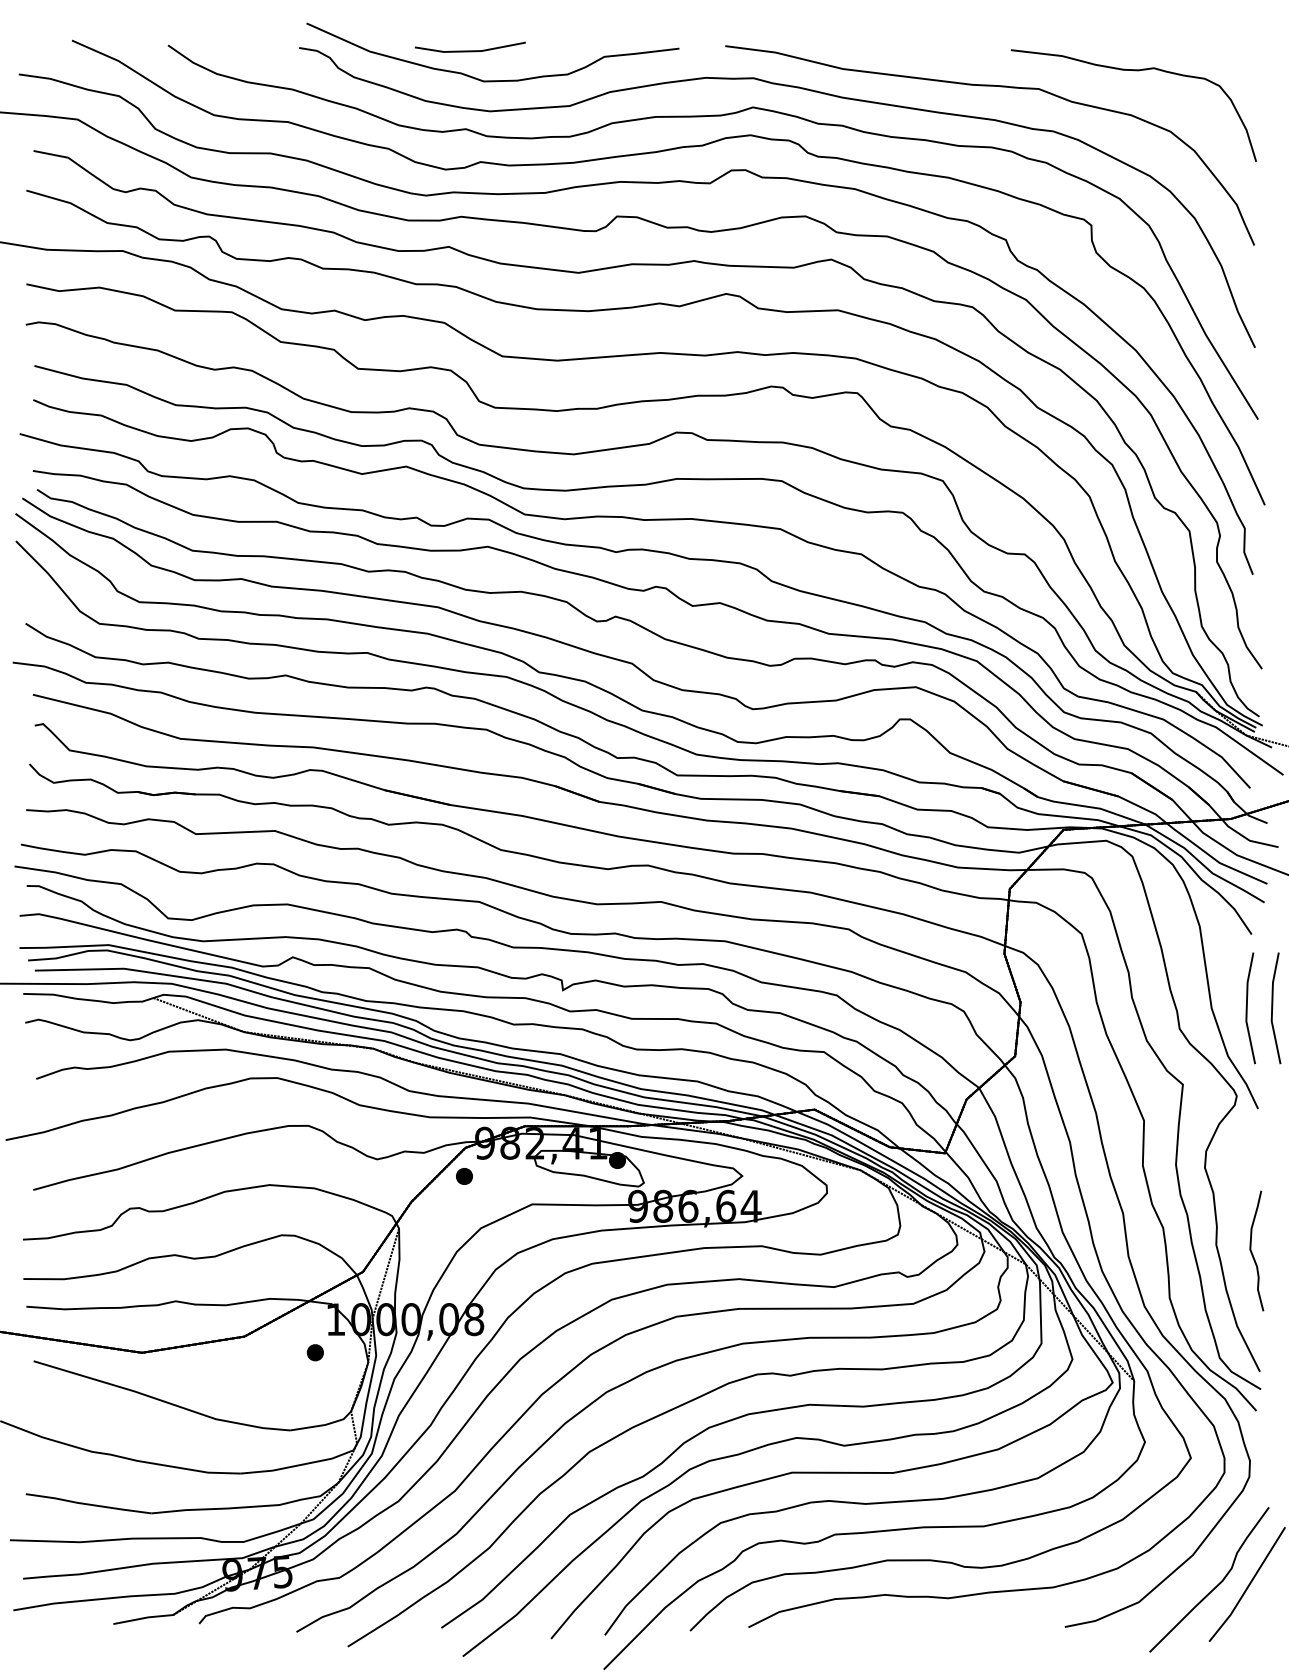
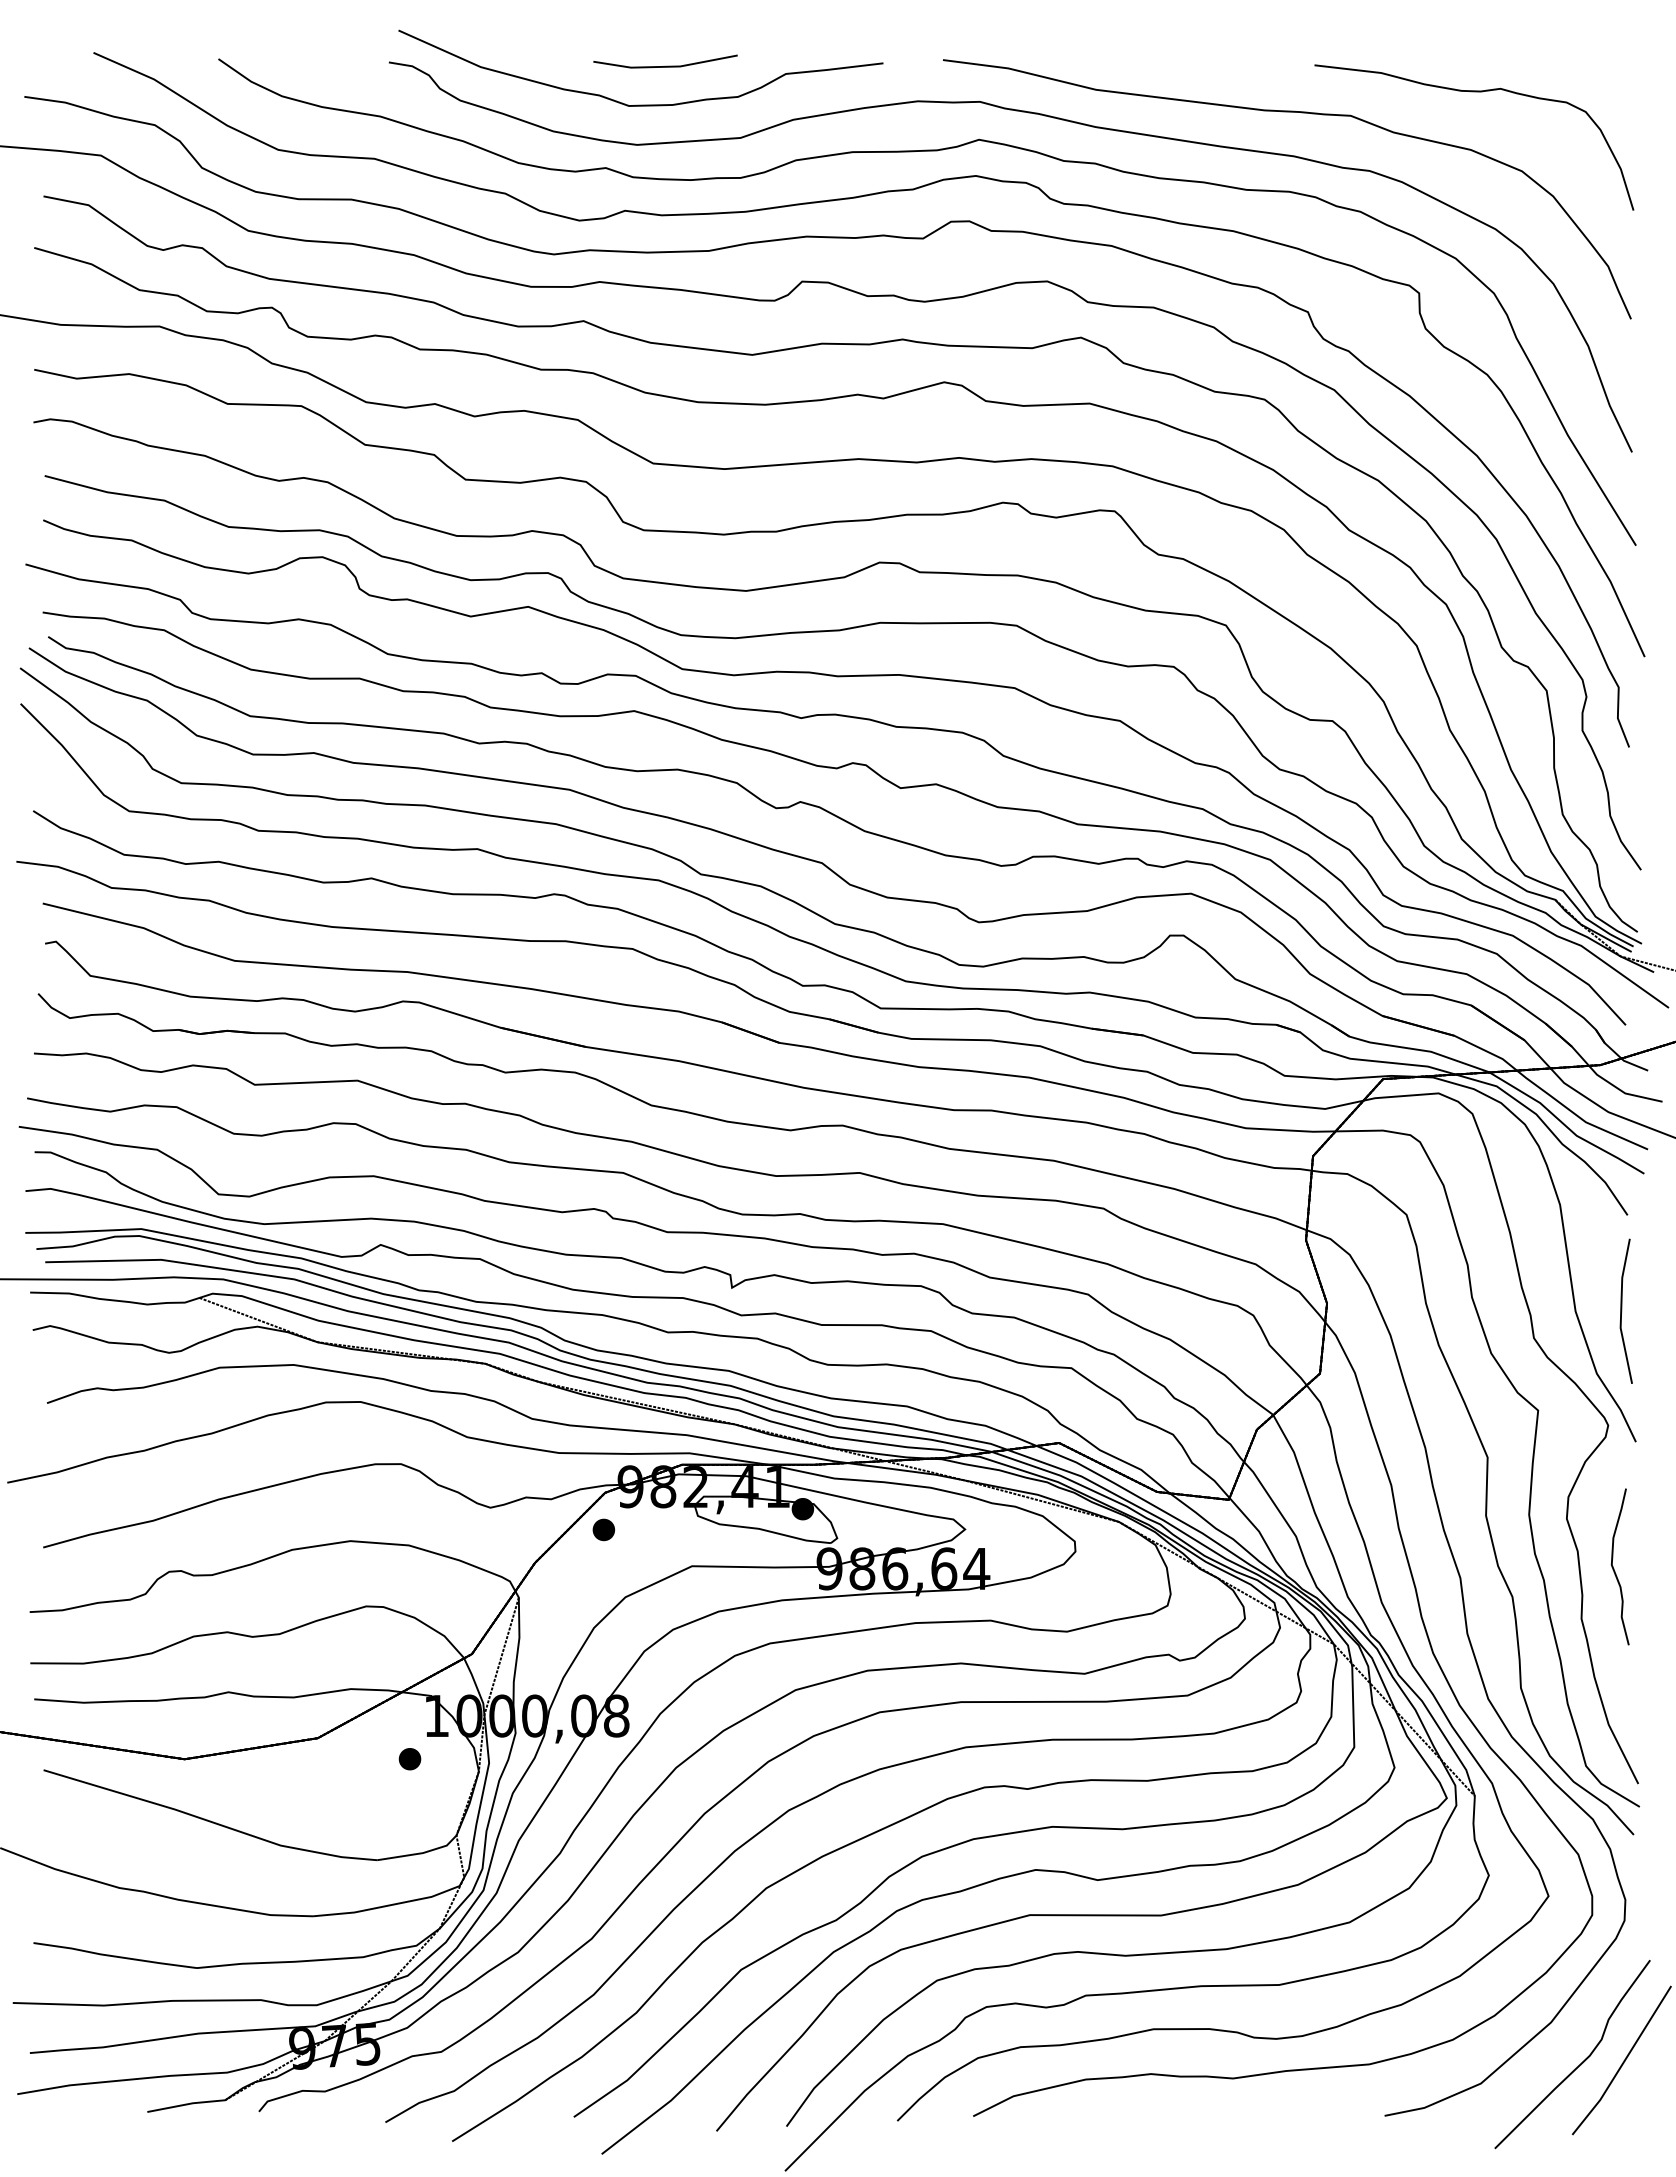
line: (470, 50) -> (665, 65), moved
line: (1273, 1007) -> (1655, 1310), removed
curve: (1252, 1252) -> (1614, 1568), moved

